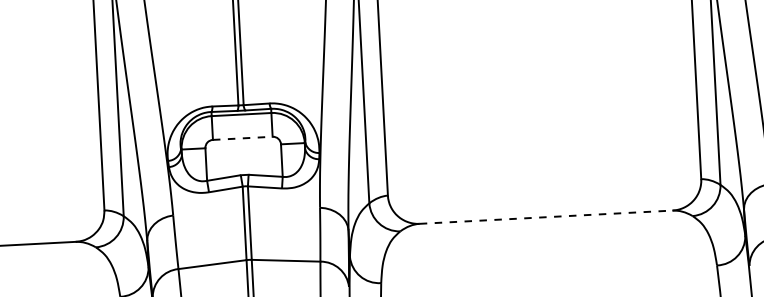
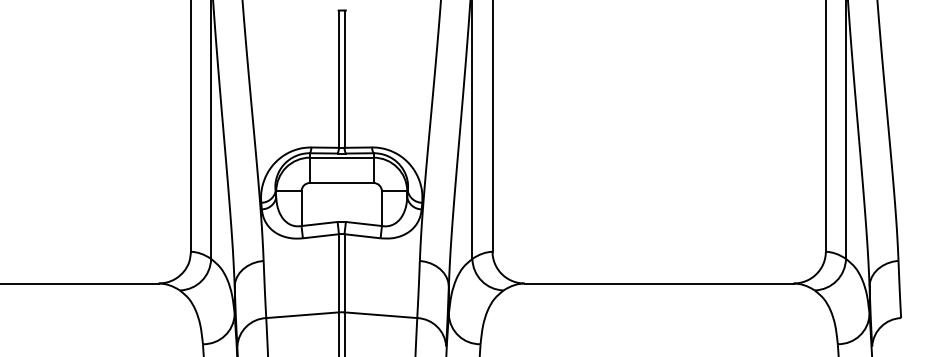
line: (242, 137) -> (341, 182), dashed -> solid
line: (546, 217) -> (659, 283), dashed -> solid

